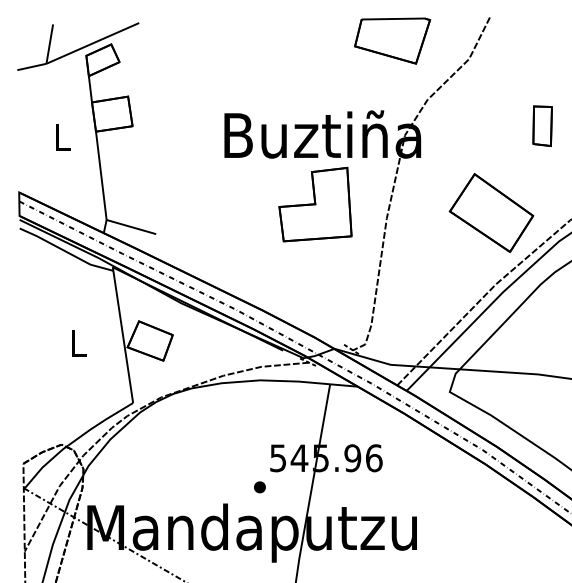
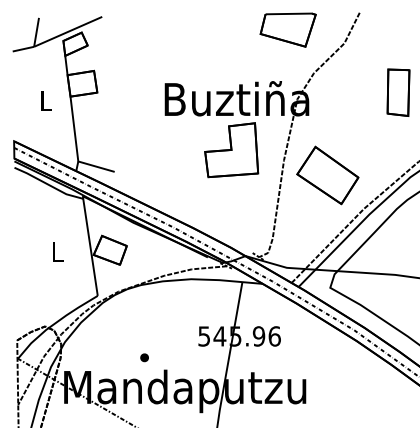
part: (542, 125) -> (398, 92), size x1.6
part: (491, 212) -> (327, 175), moved
part: (259, 487) -> (144, 357), moved

